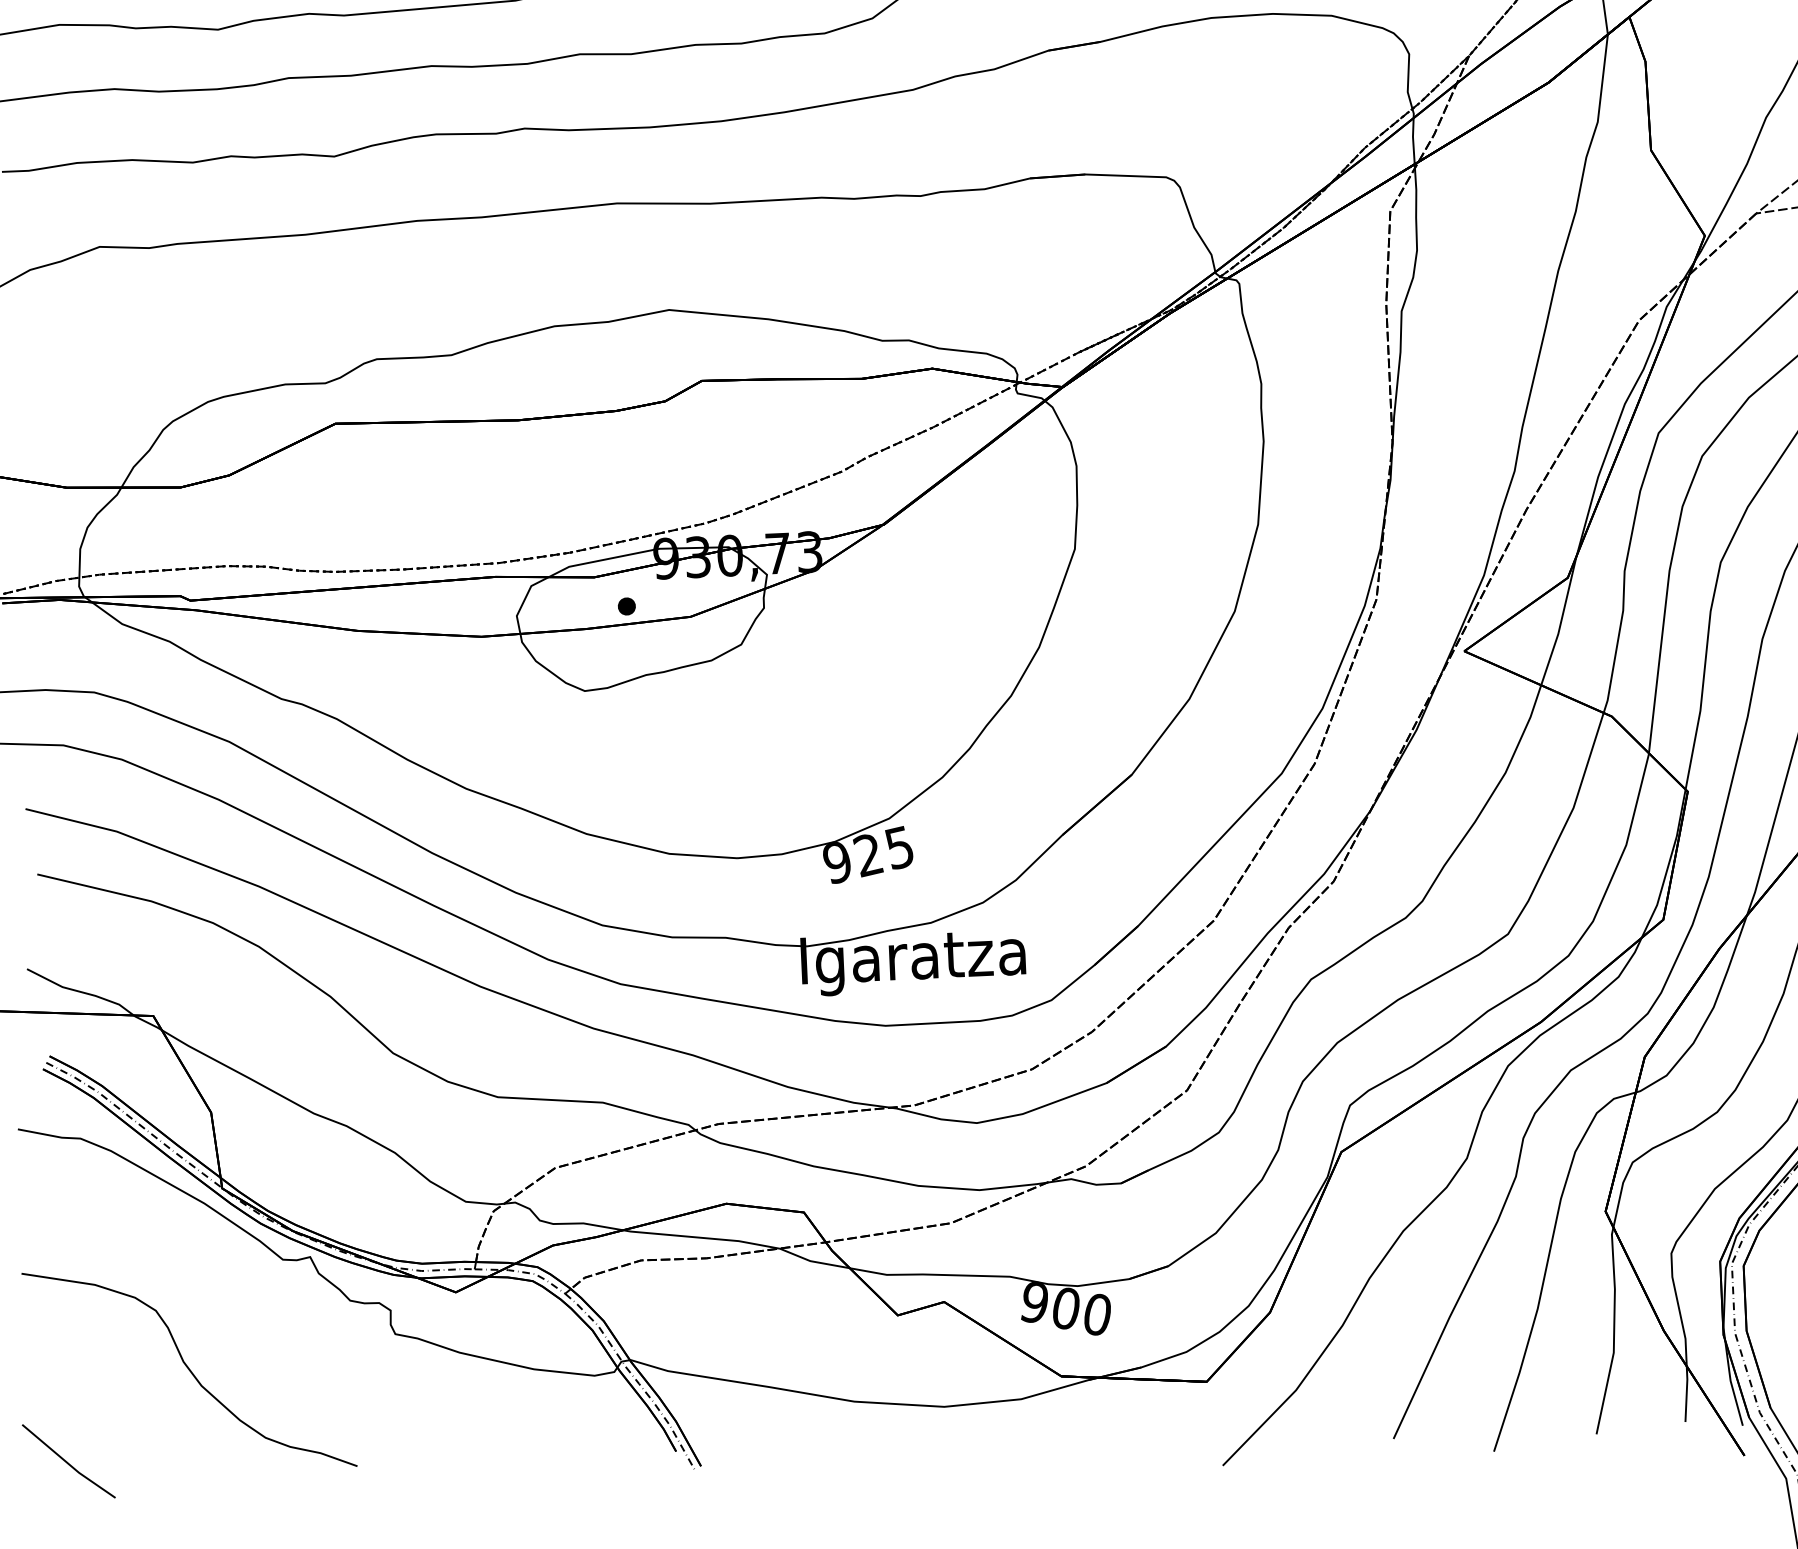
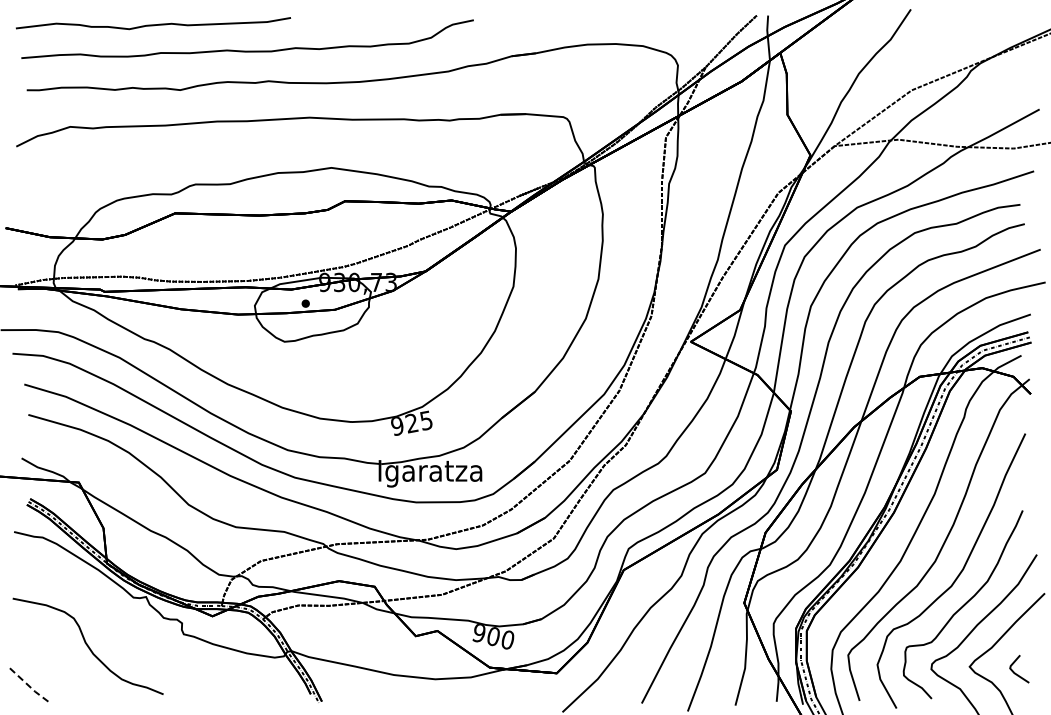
line: (68, 1464) -> (30, 687), solid -> dashed

